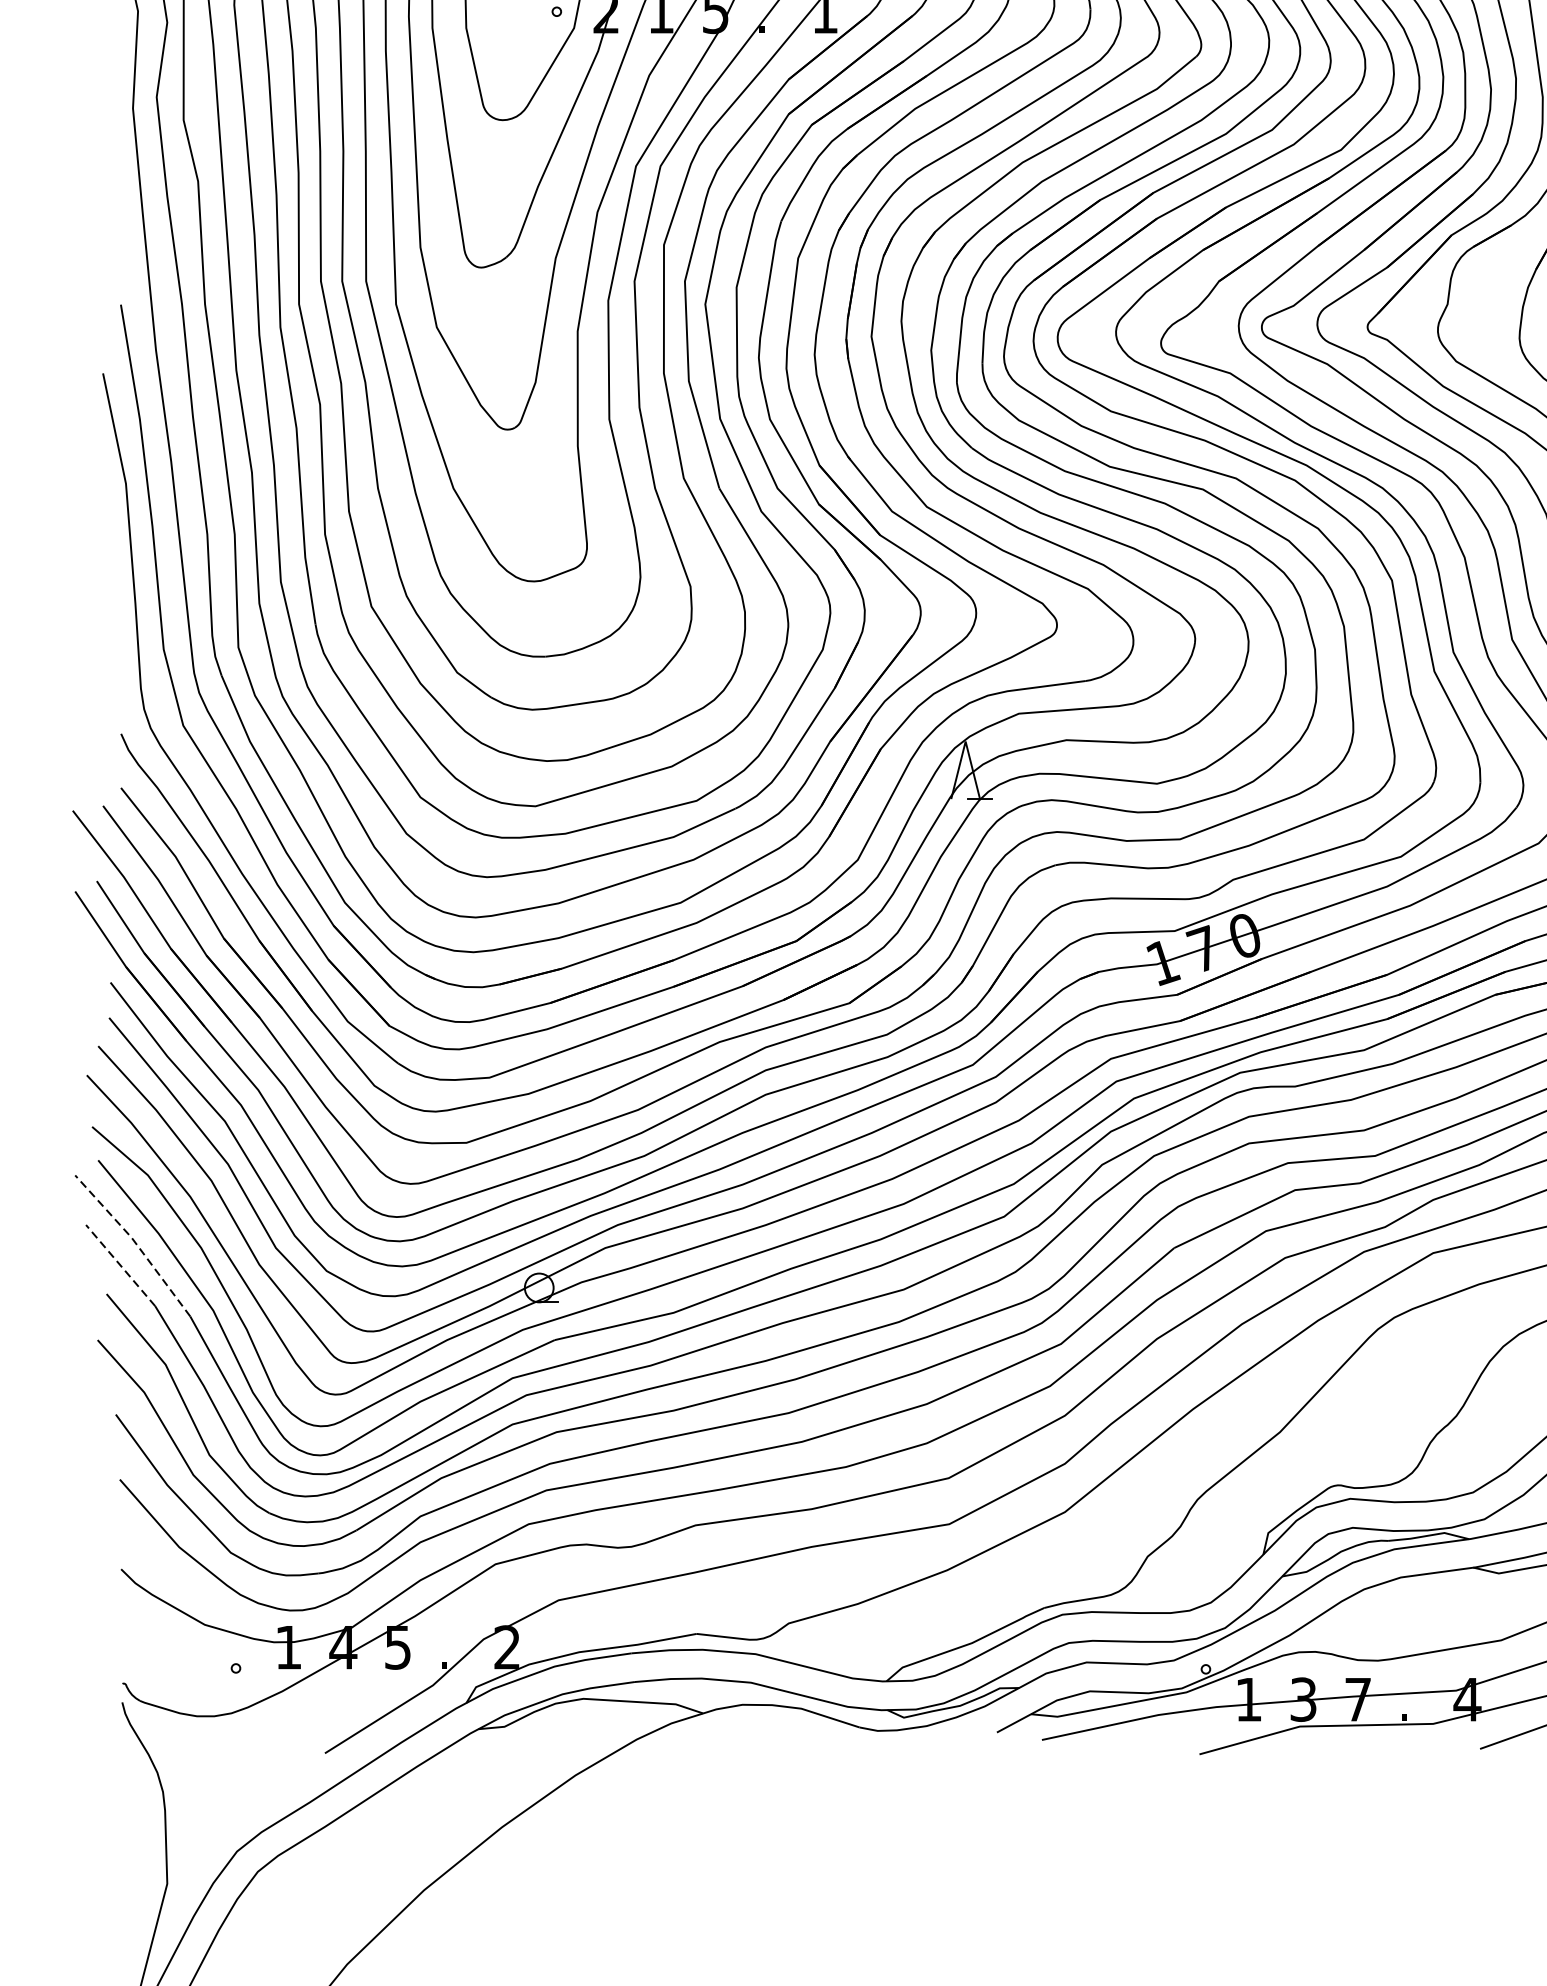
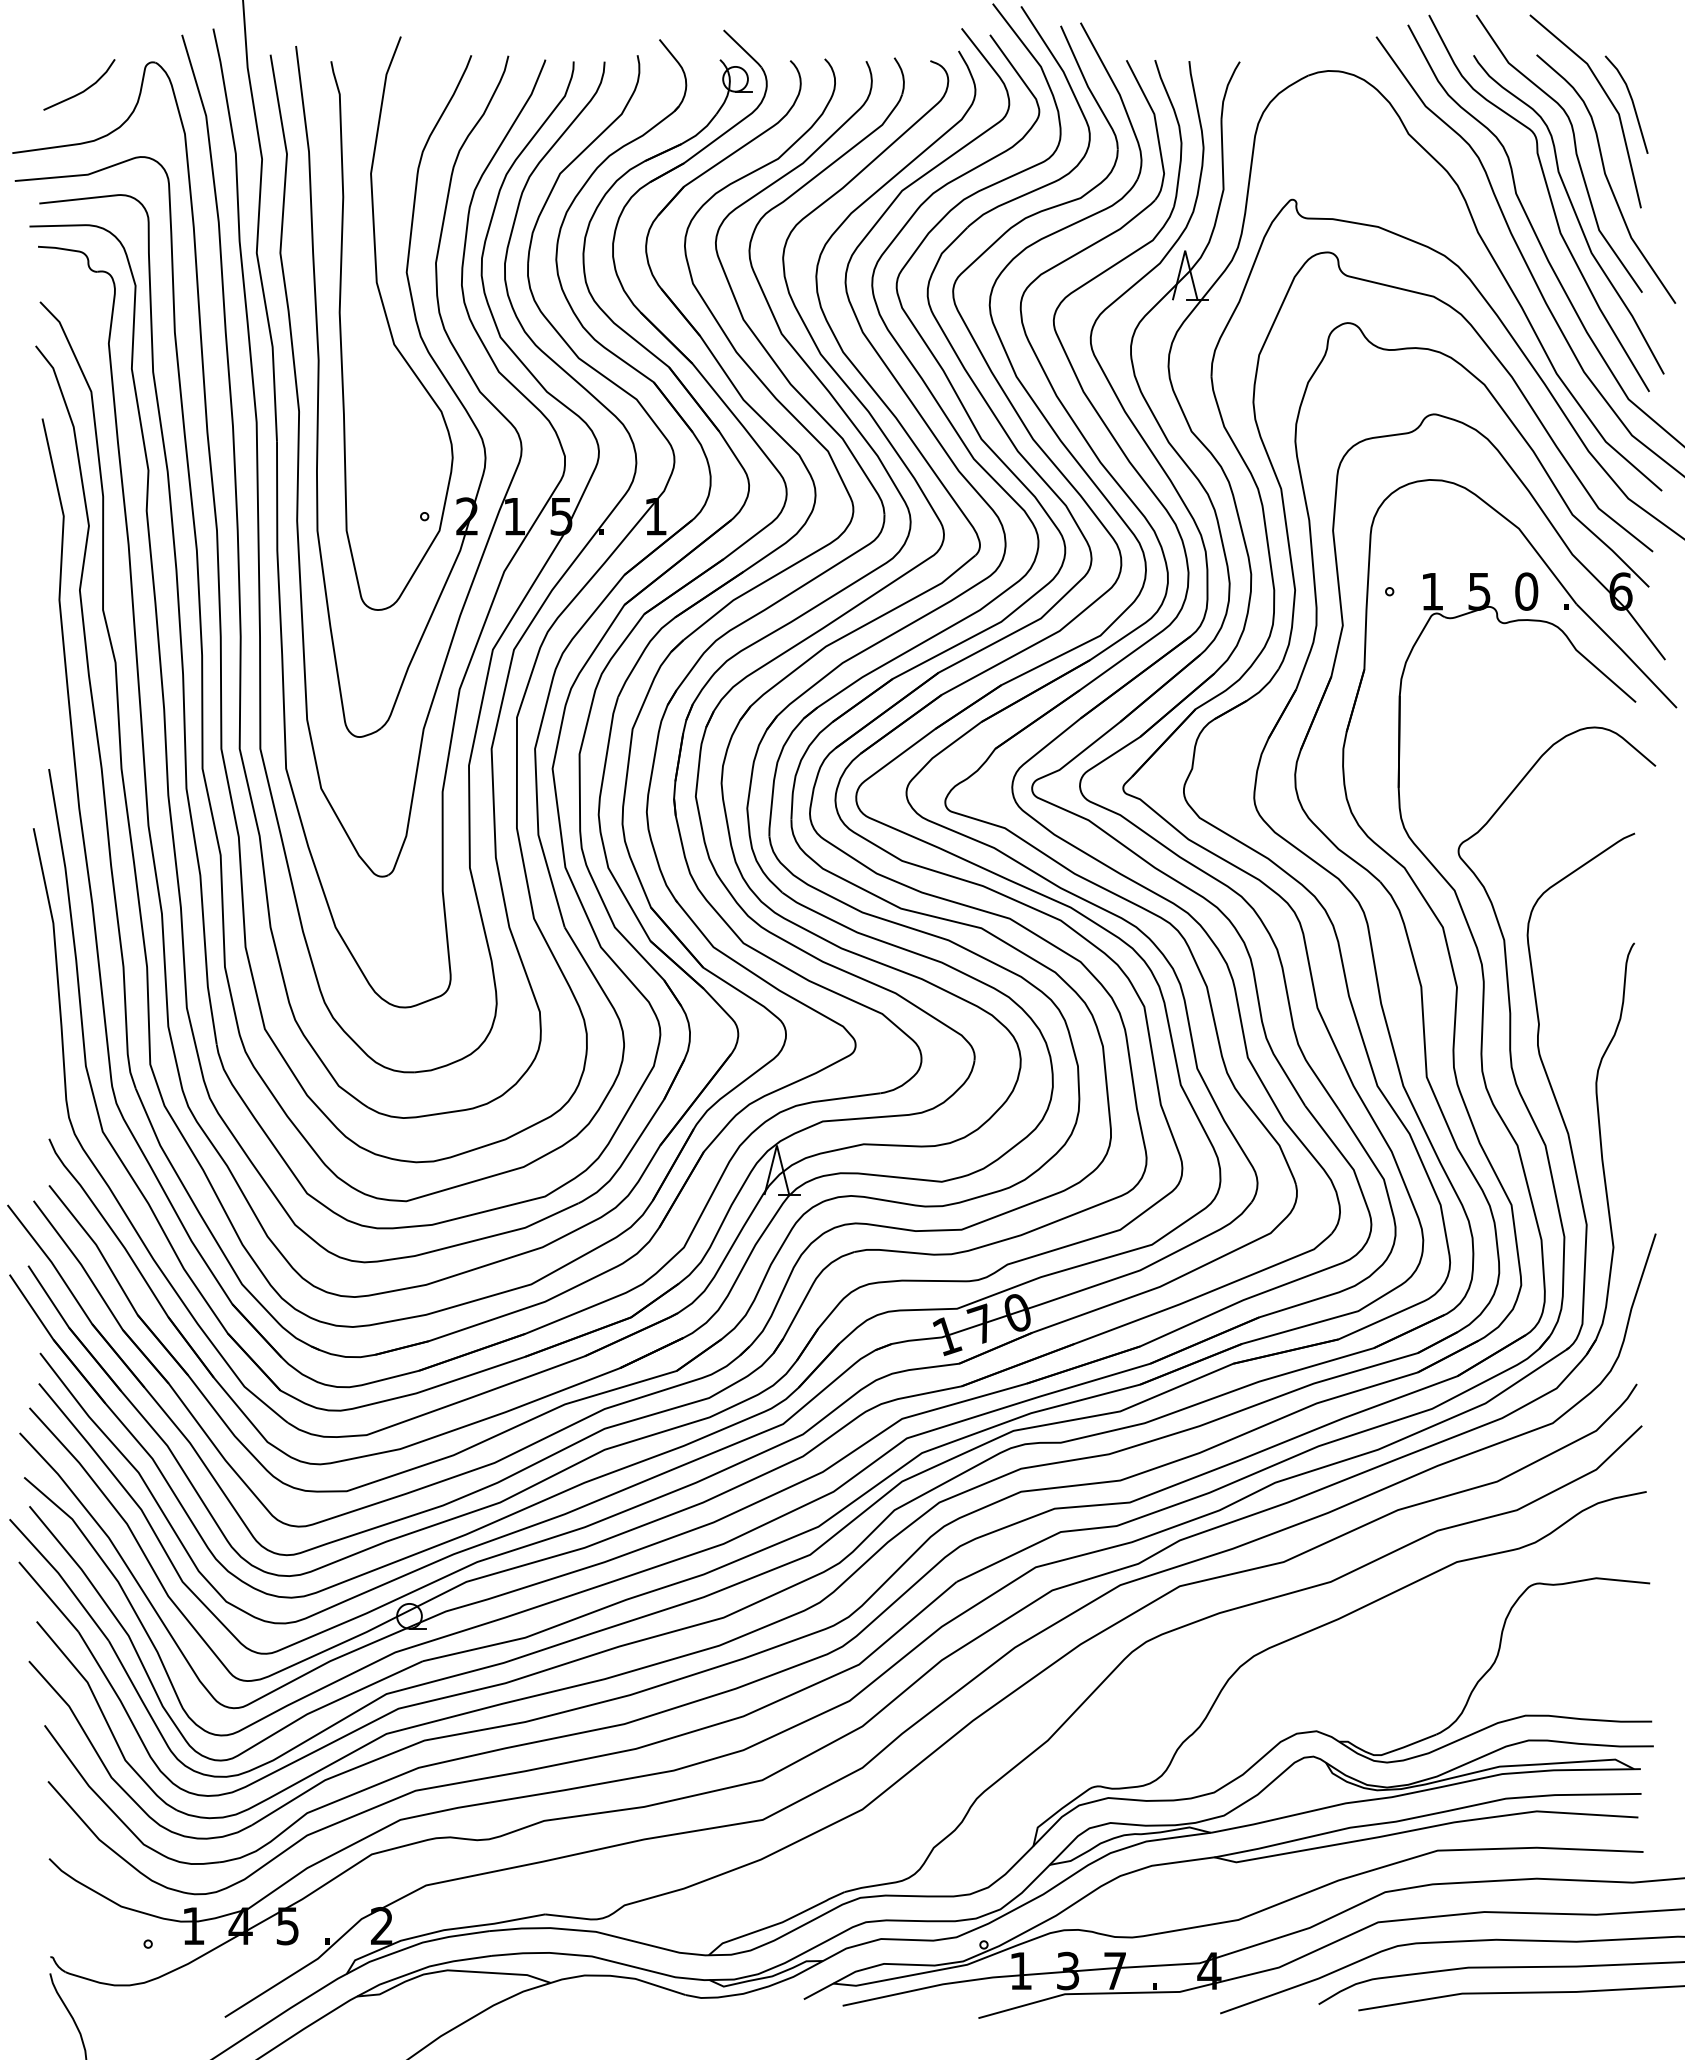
line: (135, 1241) -> (61, 1576), dashed -> solid
line: (120, 1266) -> (48, 1597), dashed -> solid

